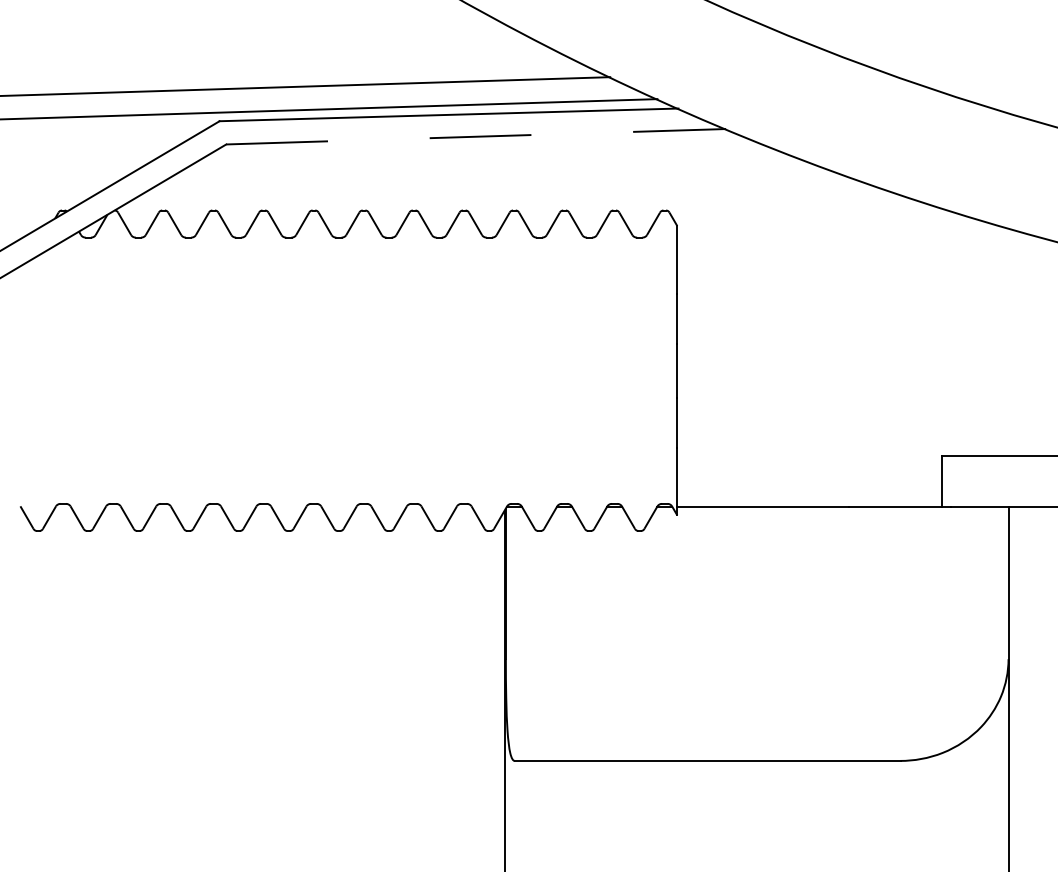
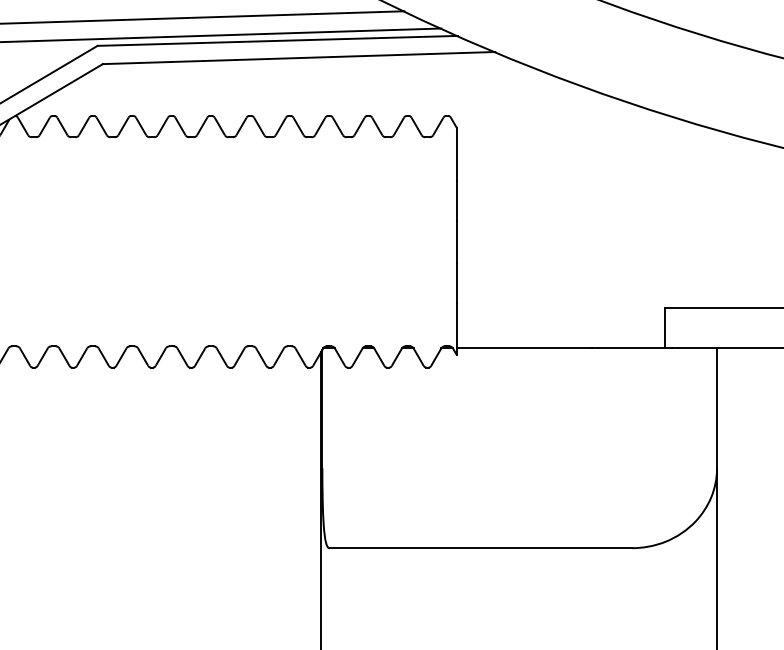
line: (476, 136) -> (299, 57), dashed -> solid

